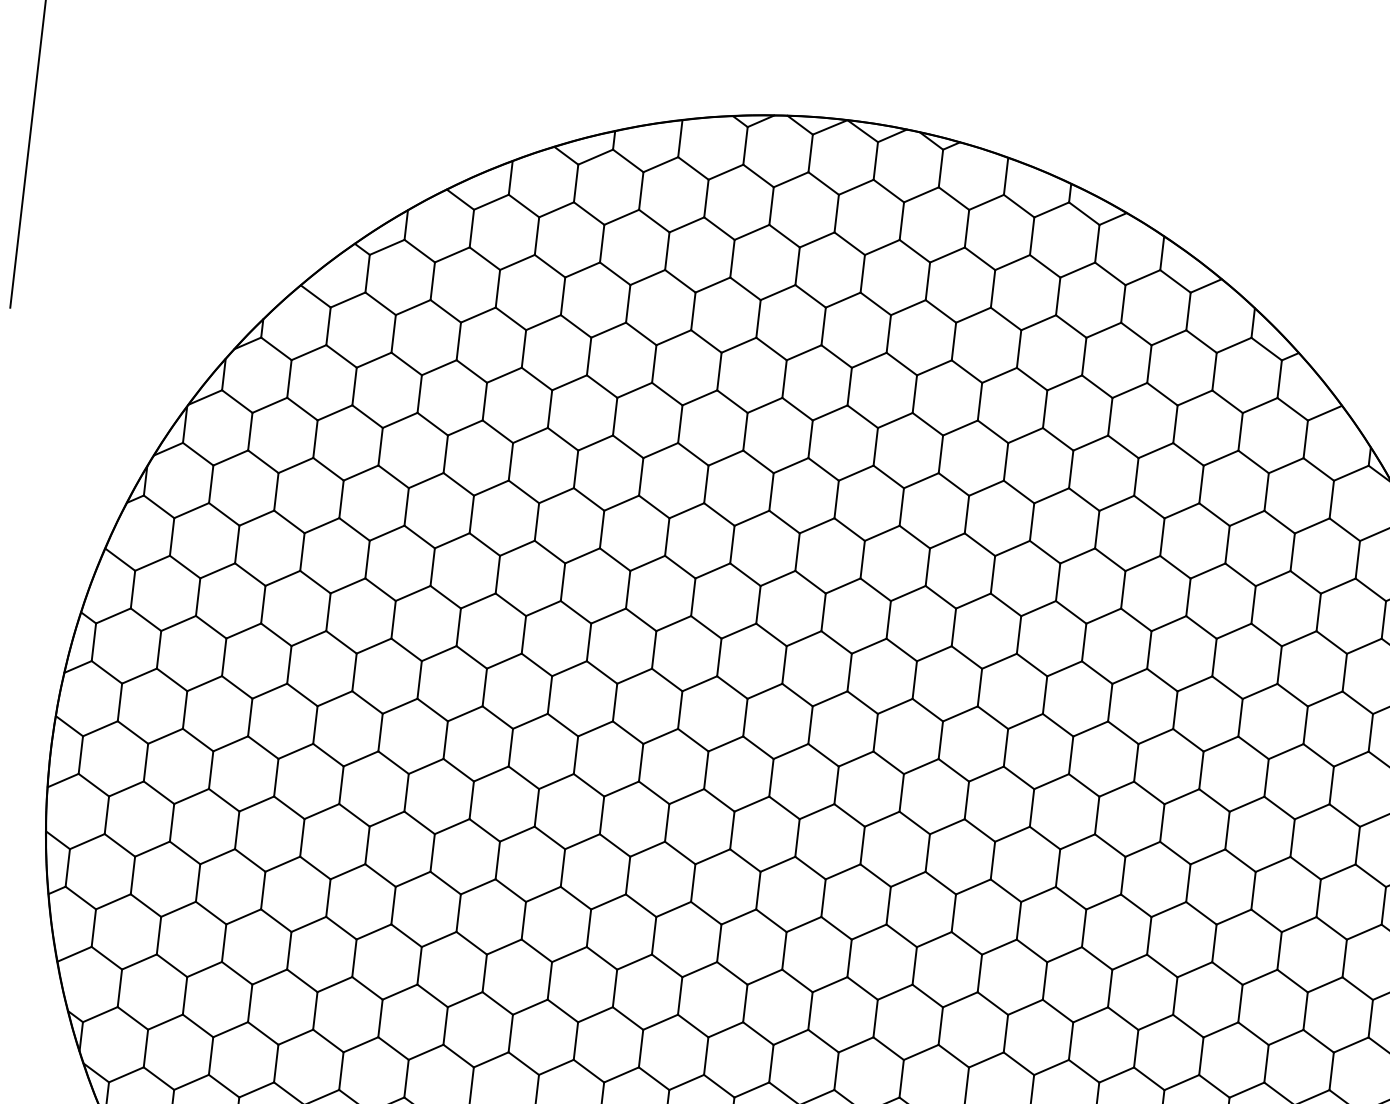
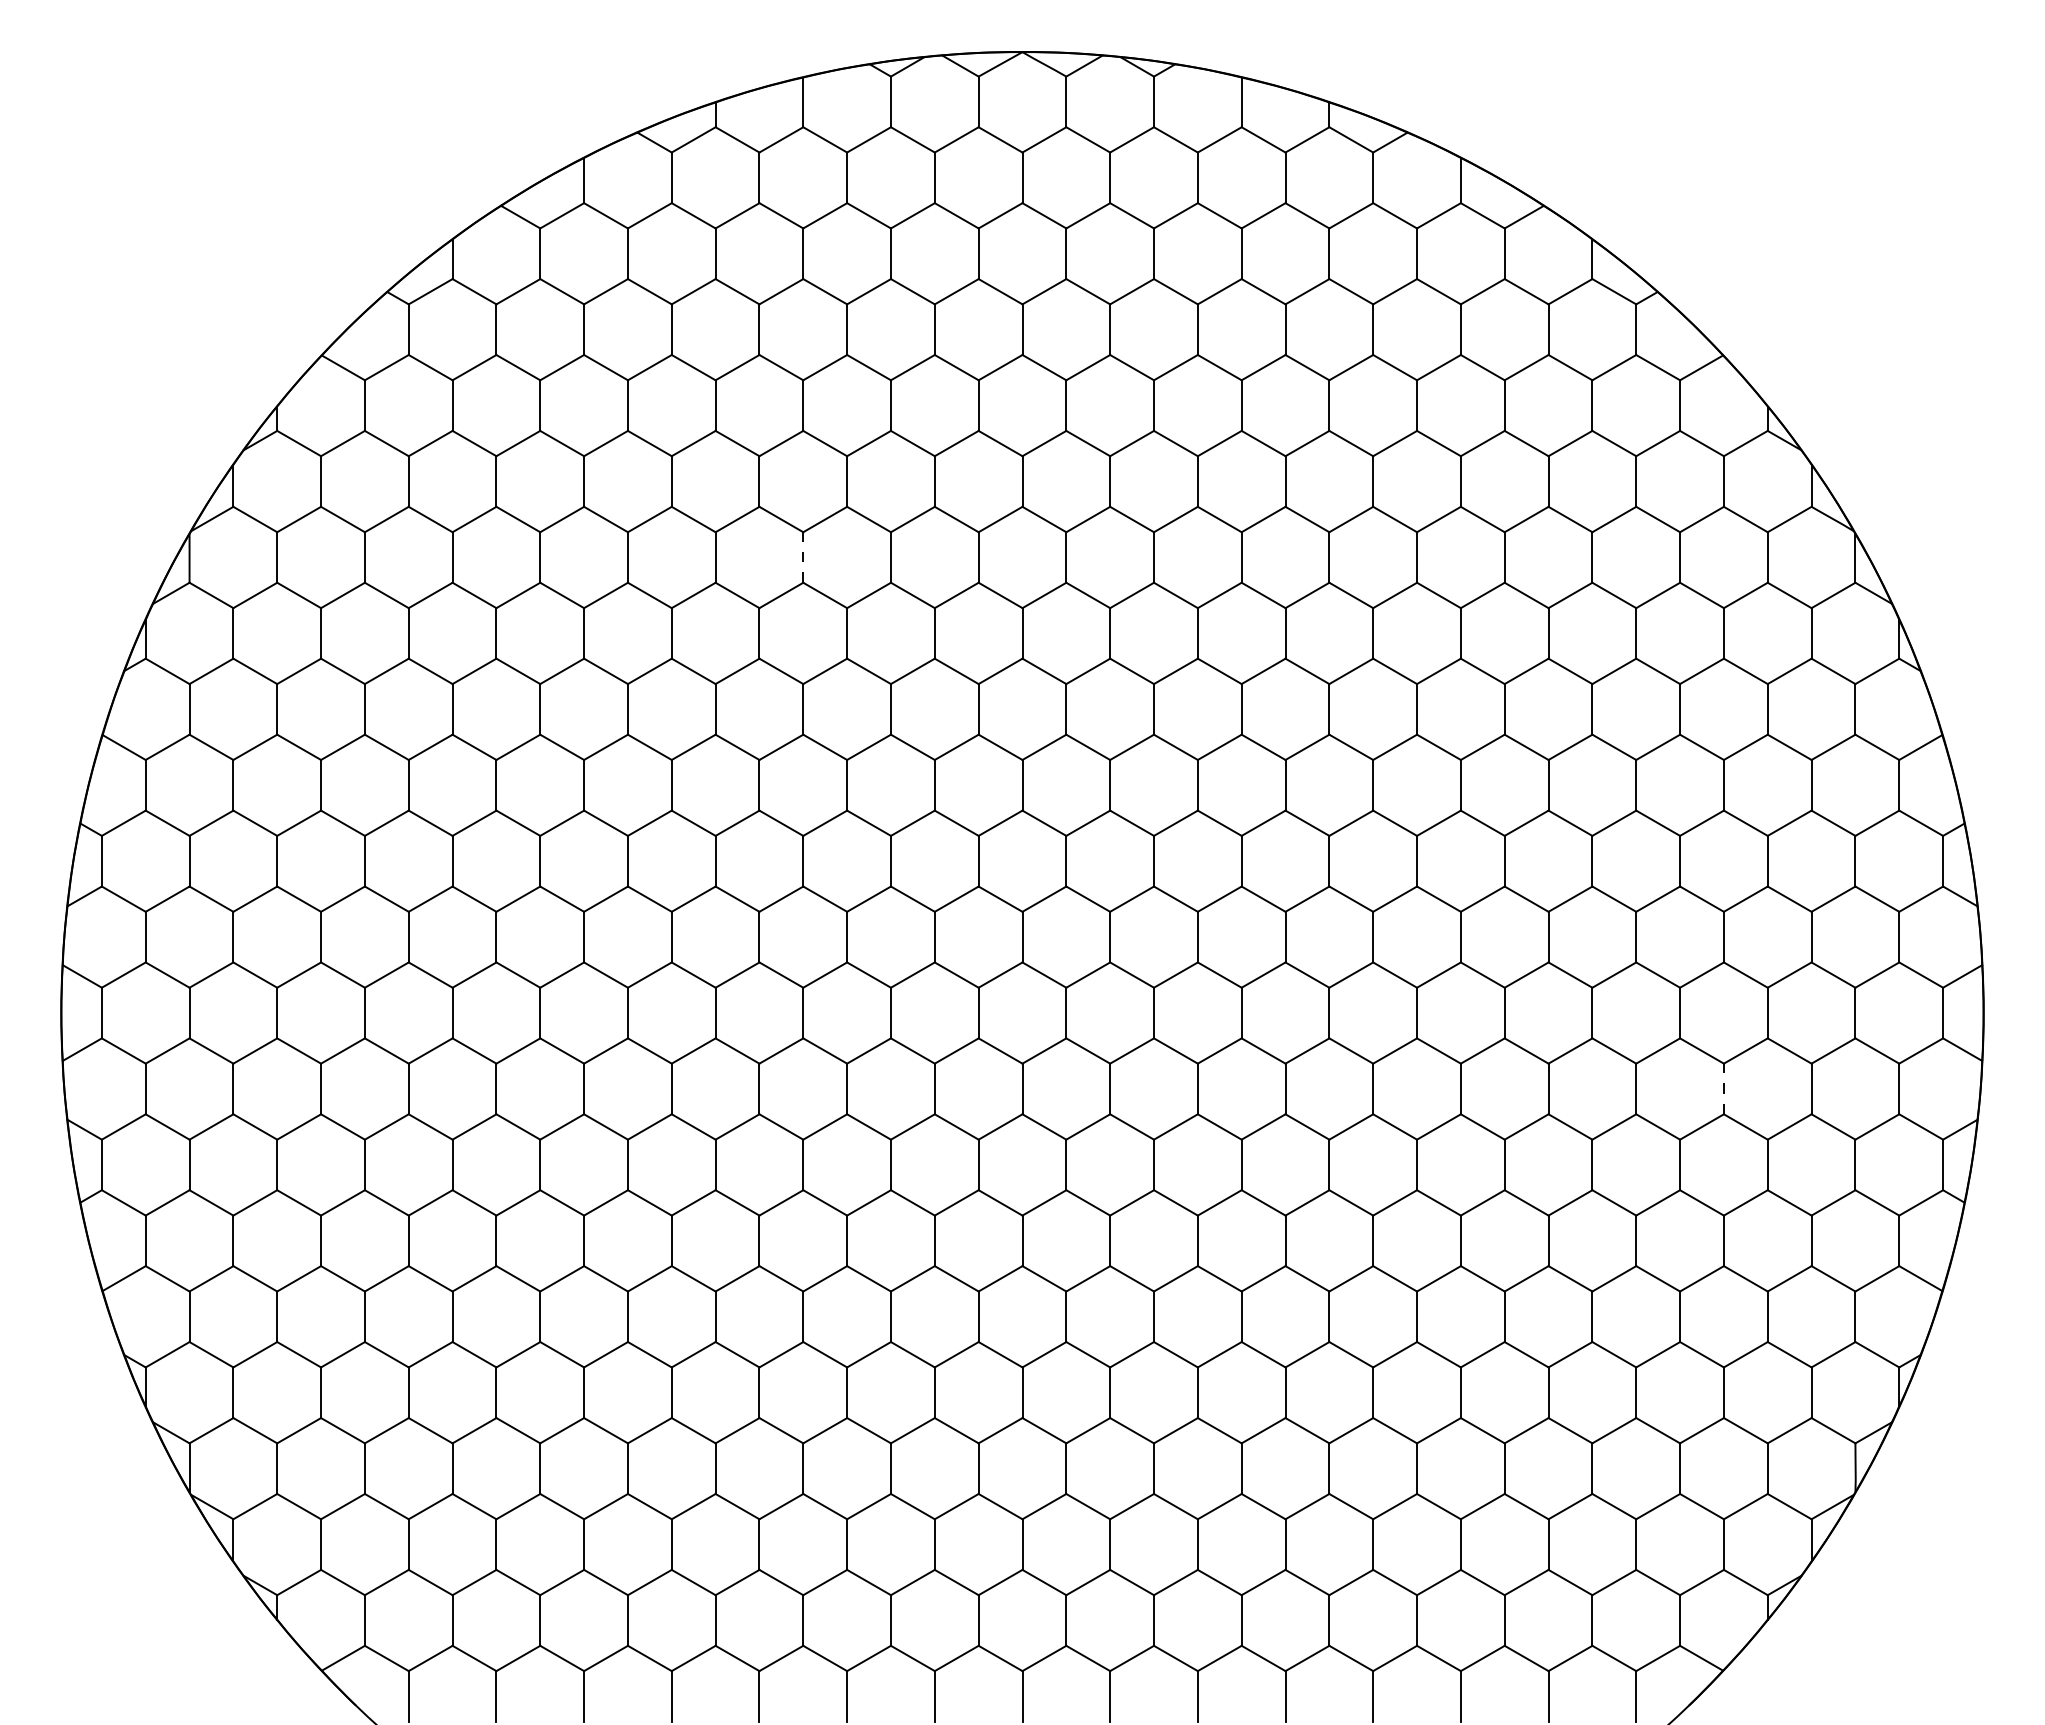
line: (641, 476) -> (803, 557), solid -> dashed
line: (1279, 950) -> (1723, 1088), solid -> dashed

